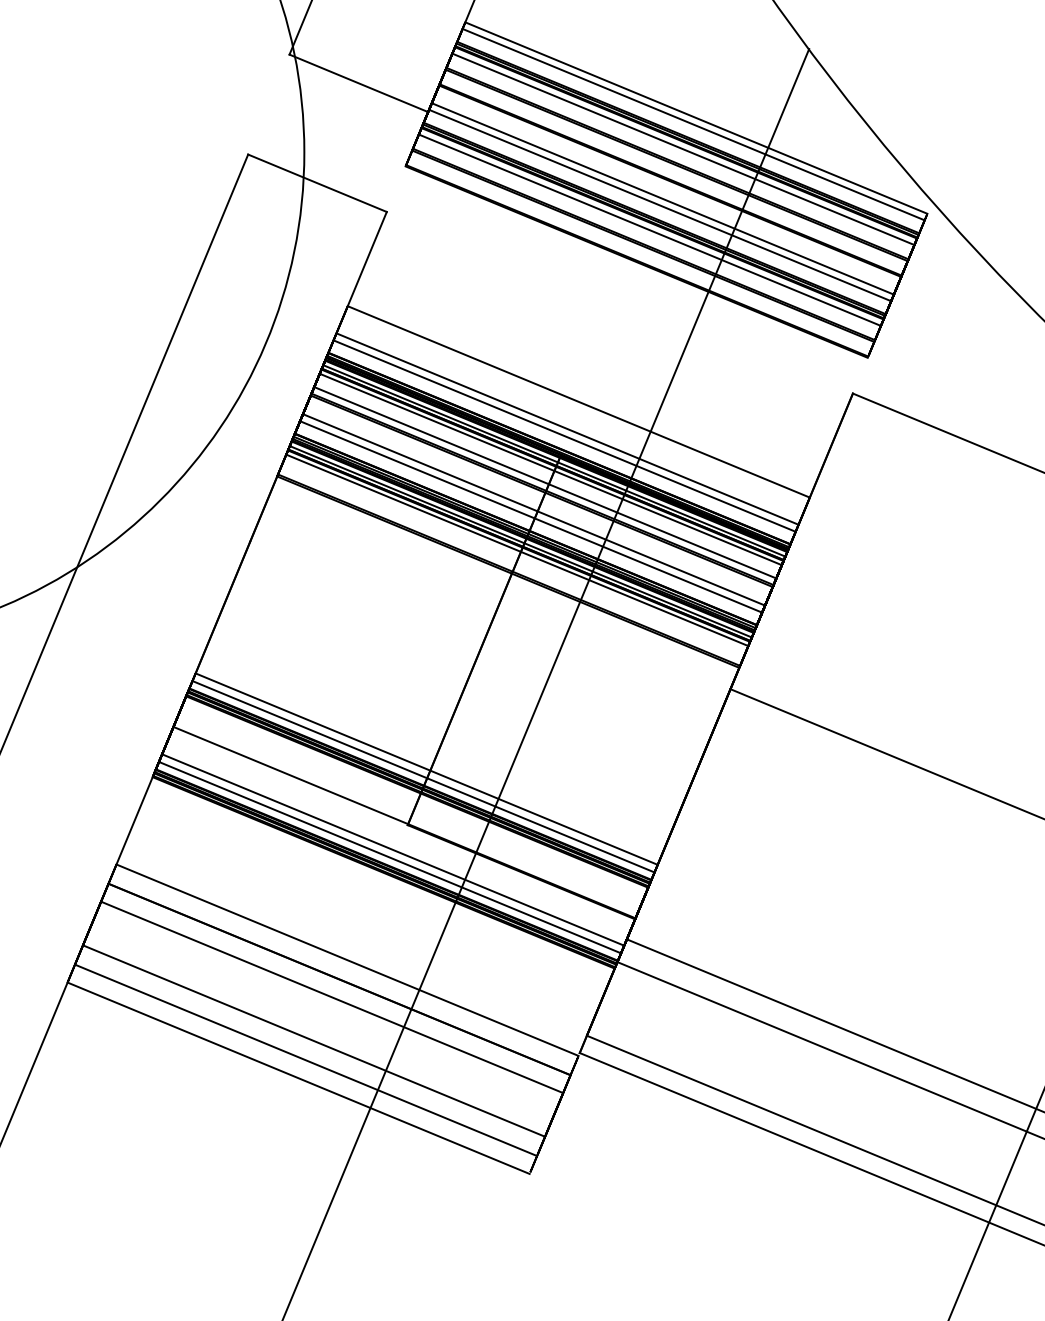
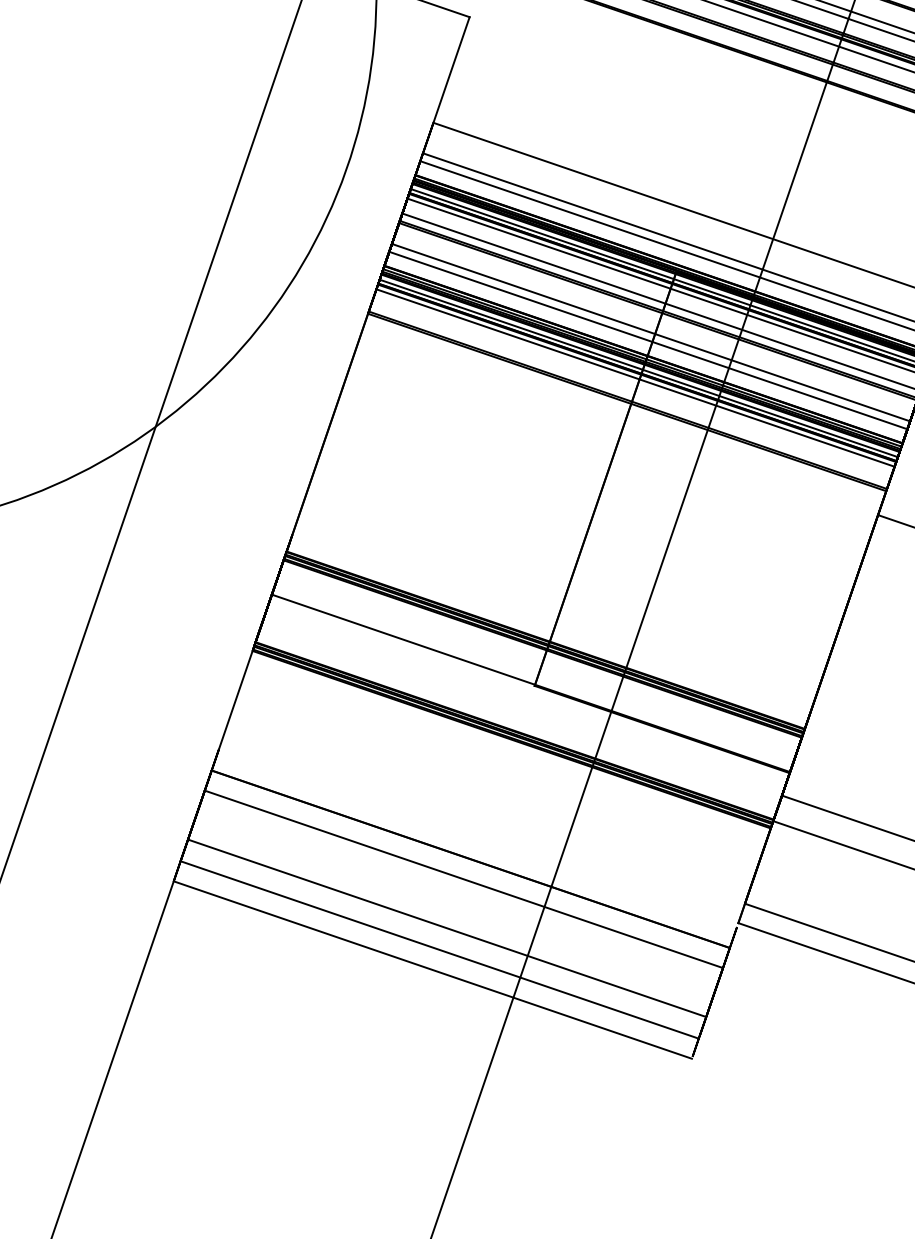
line: (426, 768) -> (551, 622), removed
line: (423, 776) -> (548, 631), removed
line: (393, 849) -> (520, 713), removed
line: (389, 857) -> (516, 722), removed
line: (347, 959) -> (478, 836), removed

